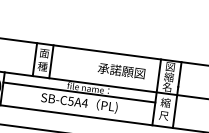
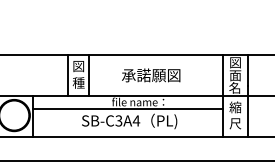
text: (44, 53) -> (78, 66), 面 -> 図
text: (121, 71) -> (151, 75), moved
text: (169, 77) -> (235, 75), 縮 -> 面
text: (70, 100) -> (118, 120), SB-C5A4 -> SB-C3A4

